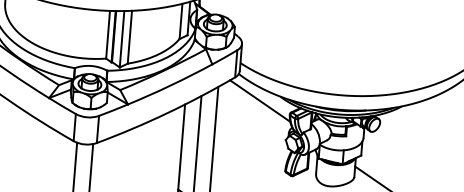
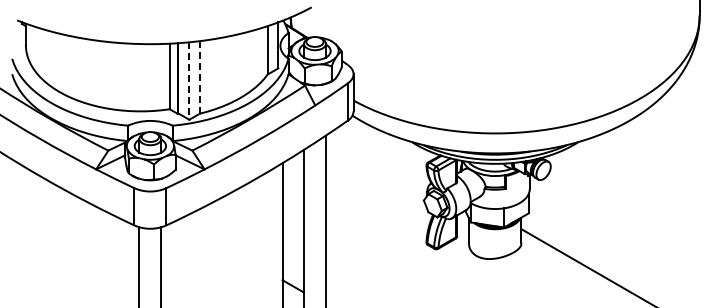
line: (129, 37) -> (199, 77), solid -> dashed
line: (122, 39) -> (189, 81), solid -> dashed
line: (260, 101) -> (384, 150), removed

